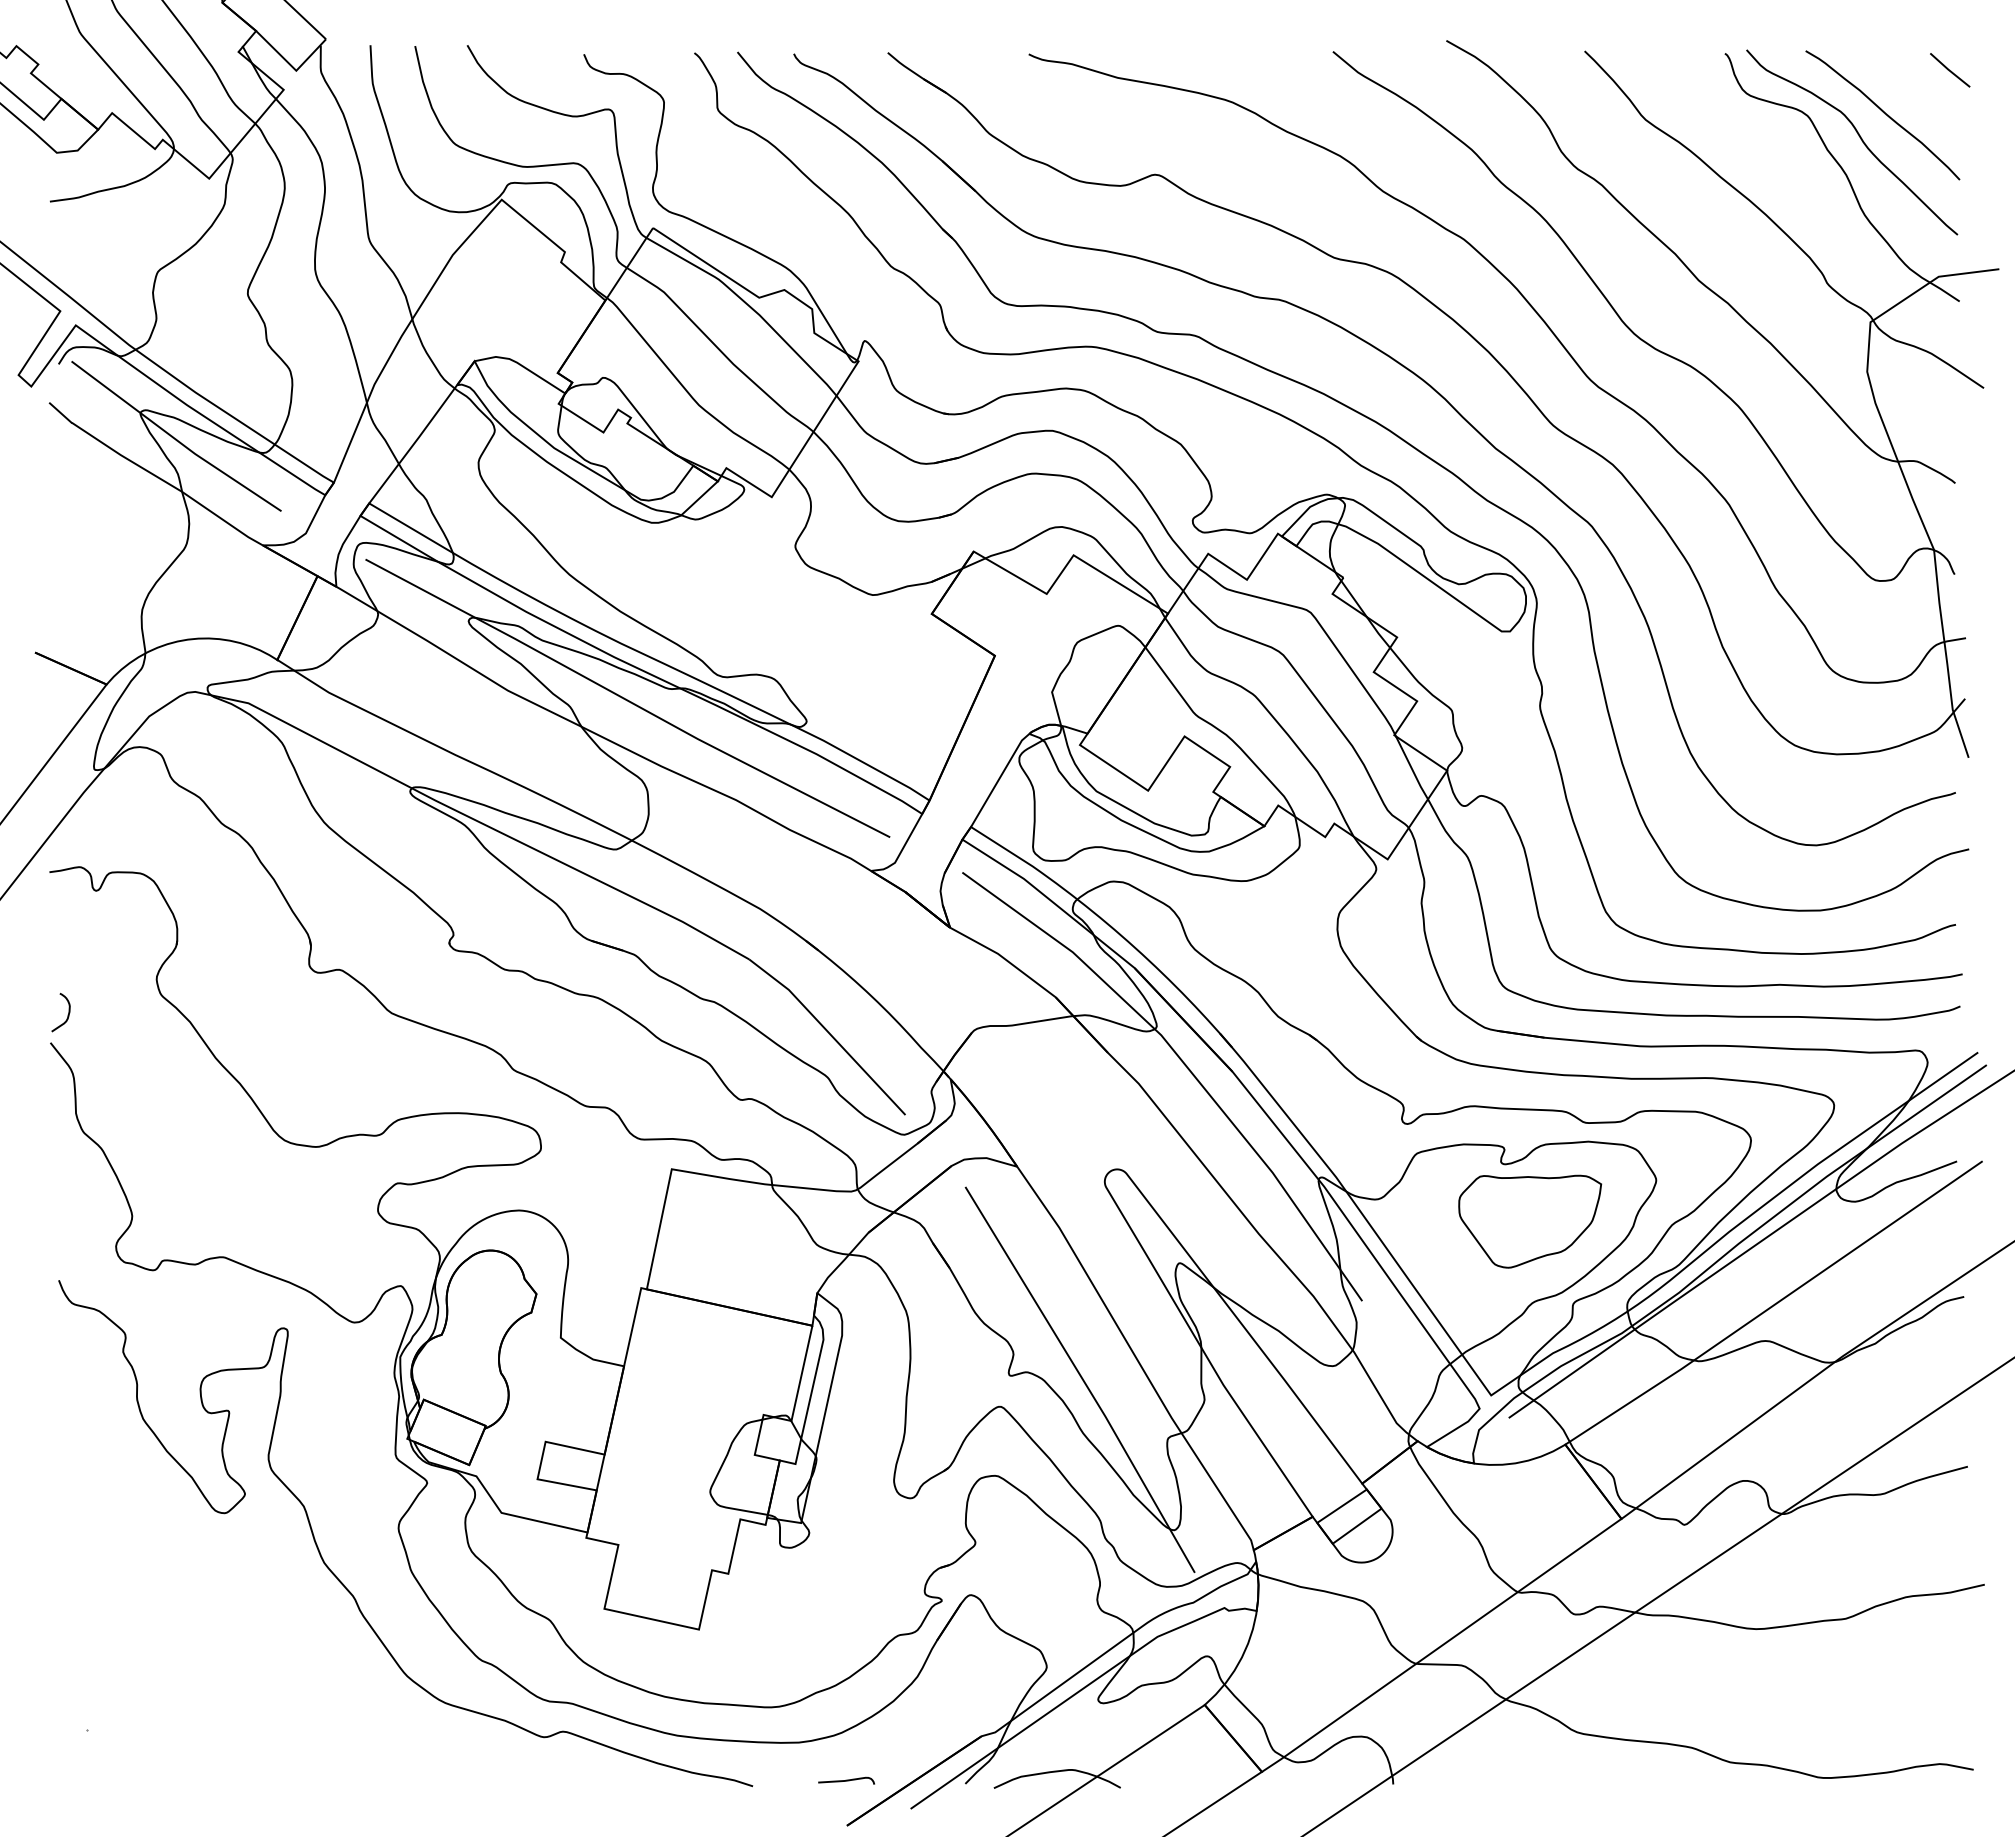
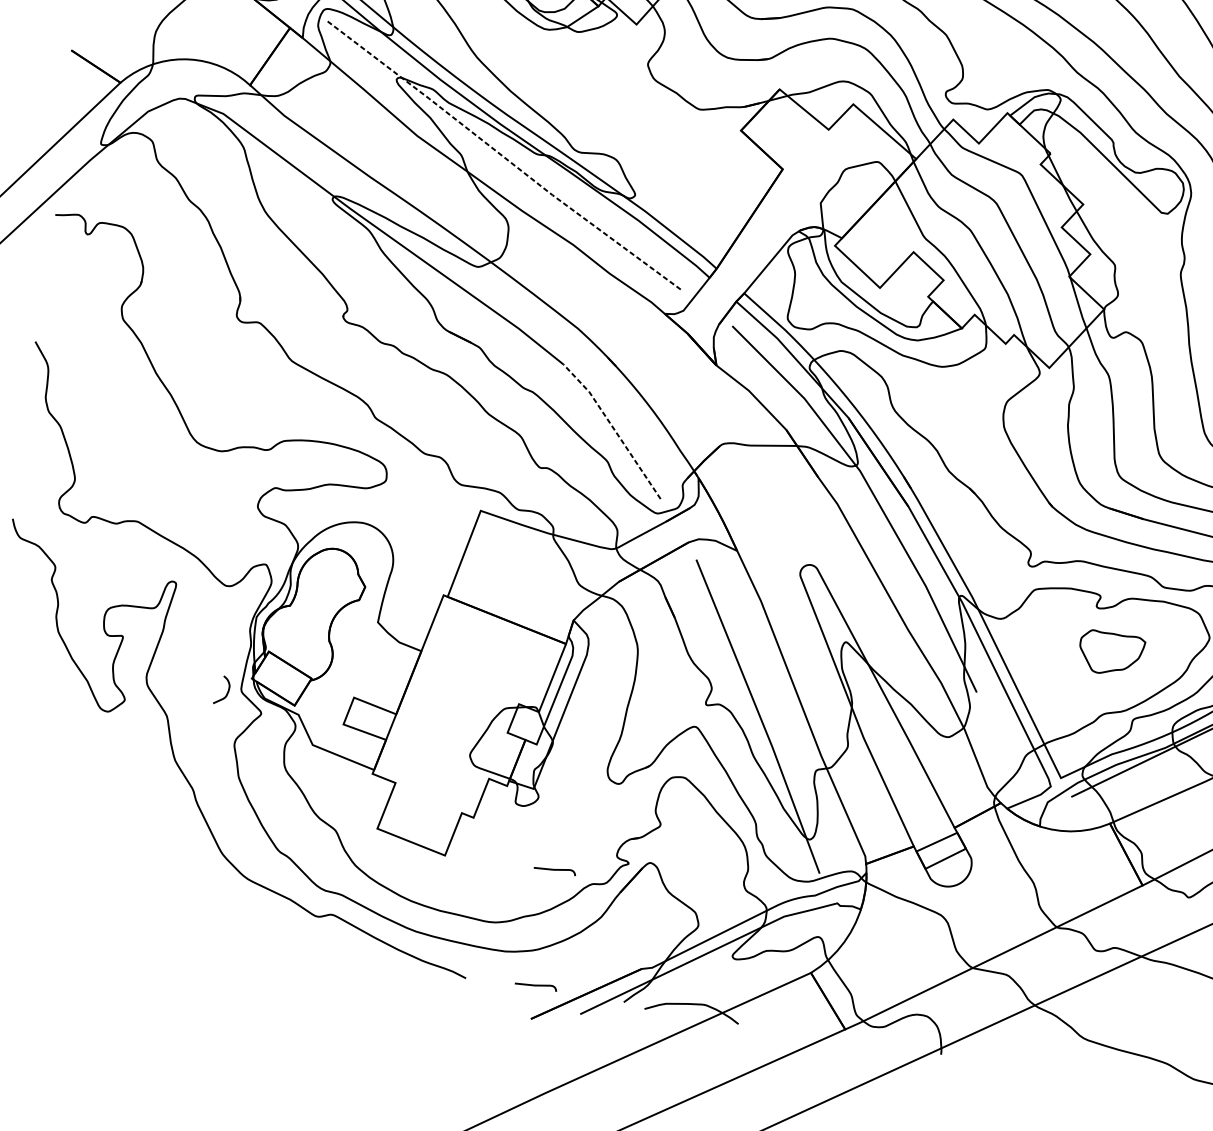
line: (627, 700) -> (504, 157), solid -> dashed
curve: (67, 1015) -> (226, 693), moved
line: (829, 1033) -> (614, 429), solid -> dashed
part: (1530, 1221) -> (1111, 653), size x0.6
curve: (846, 1624) -> (555, 869), added

